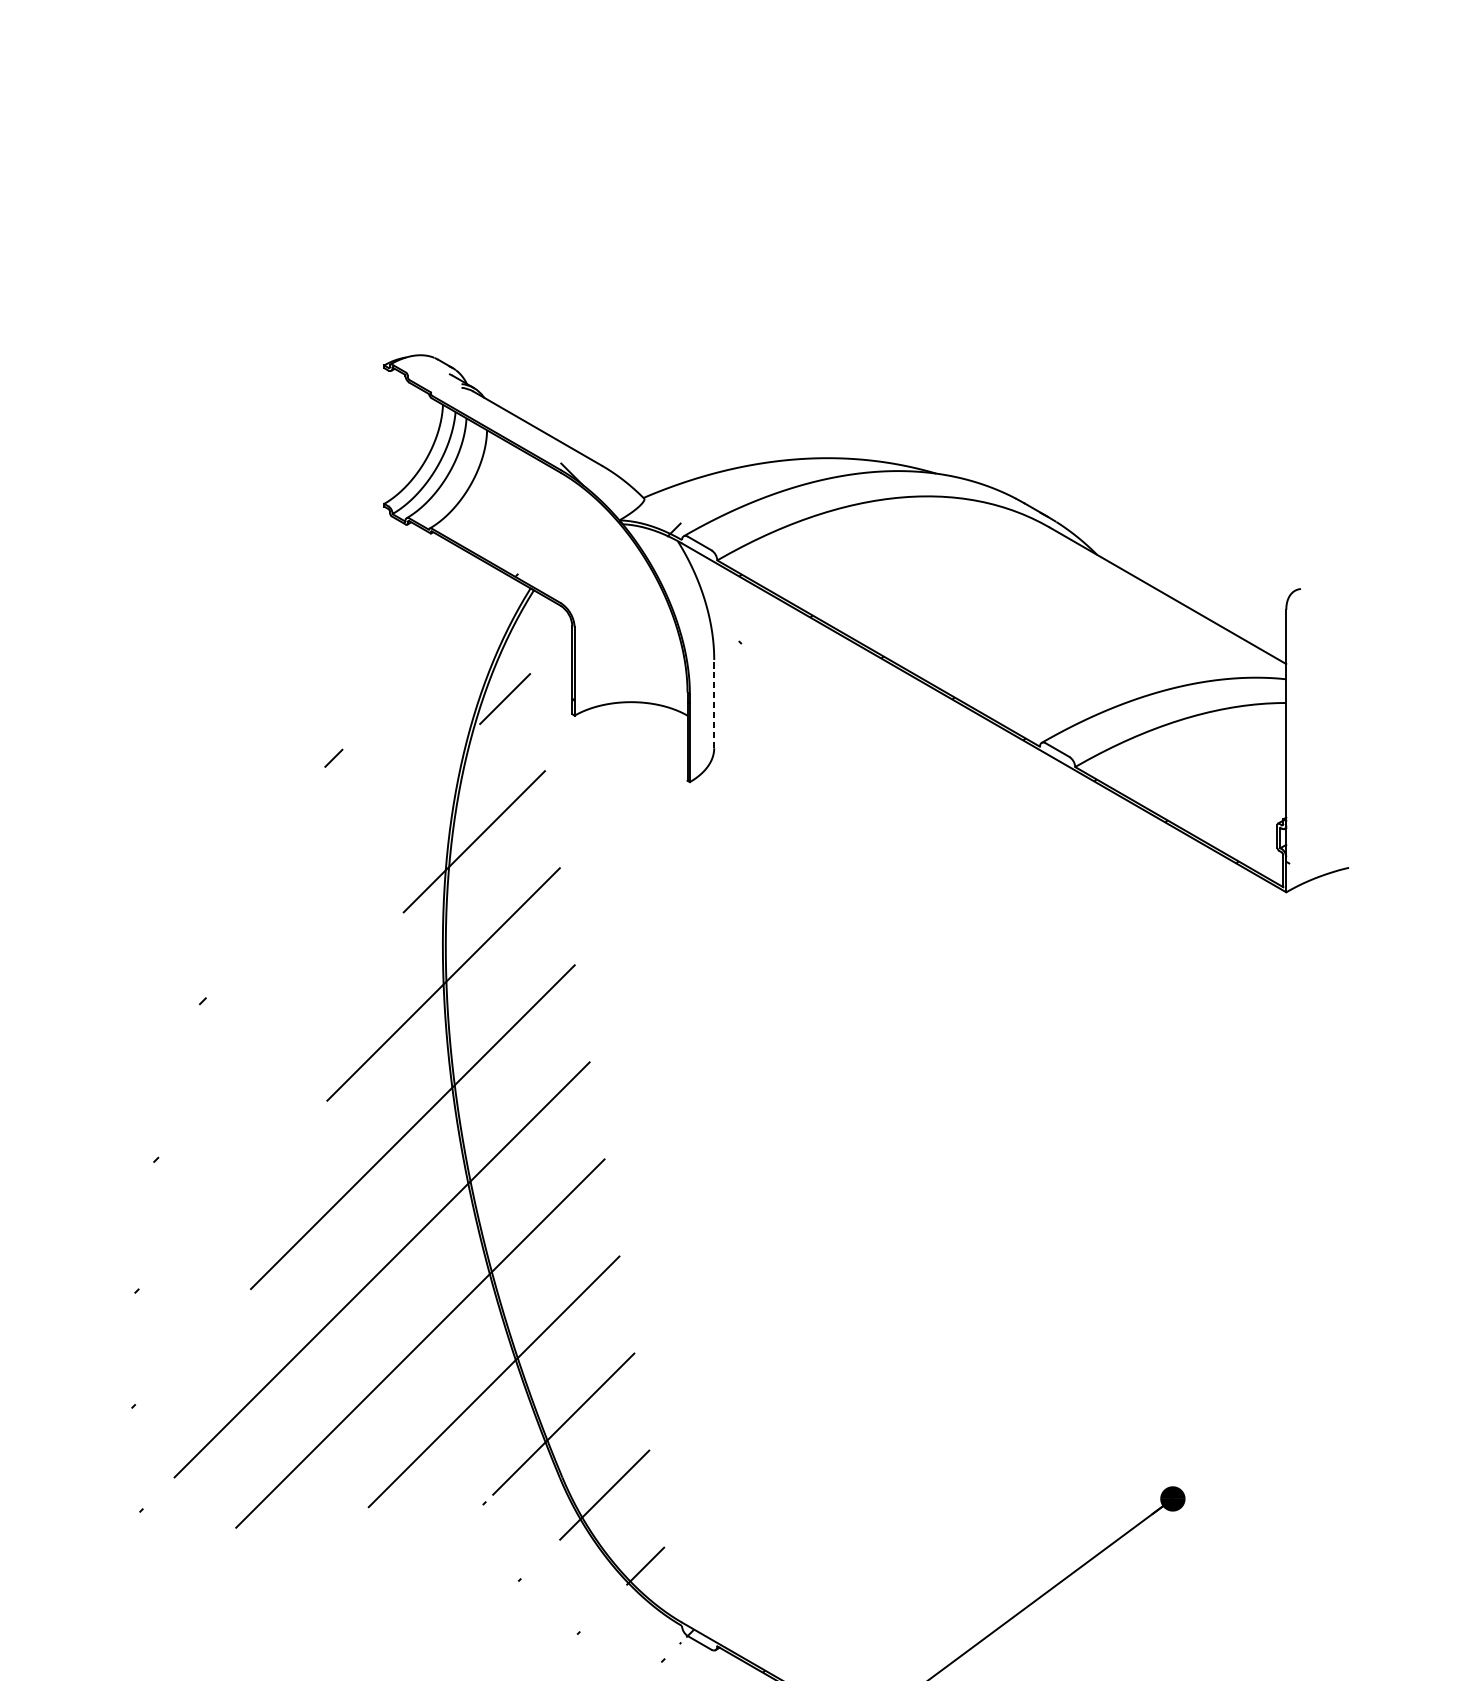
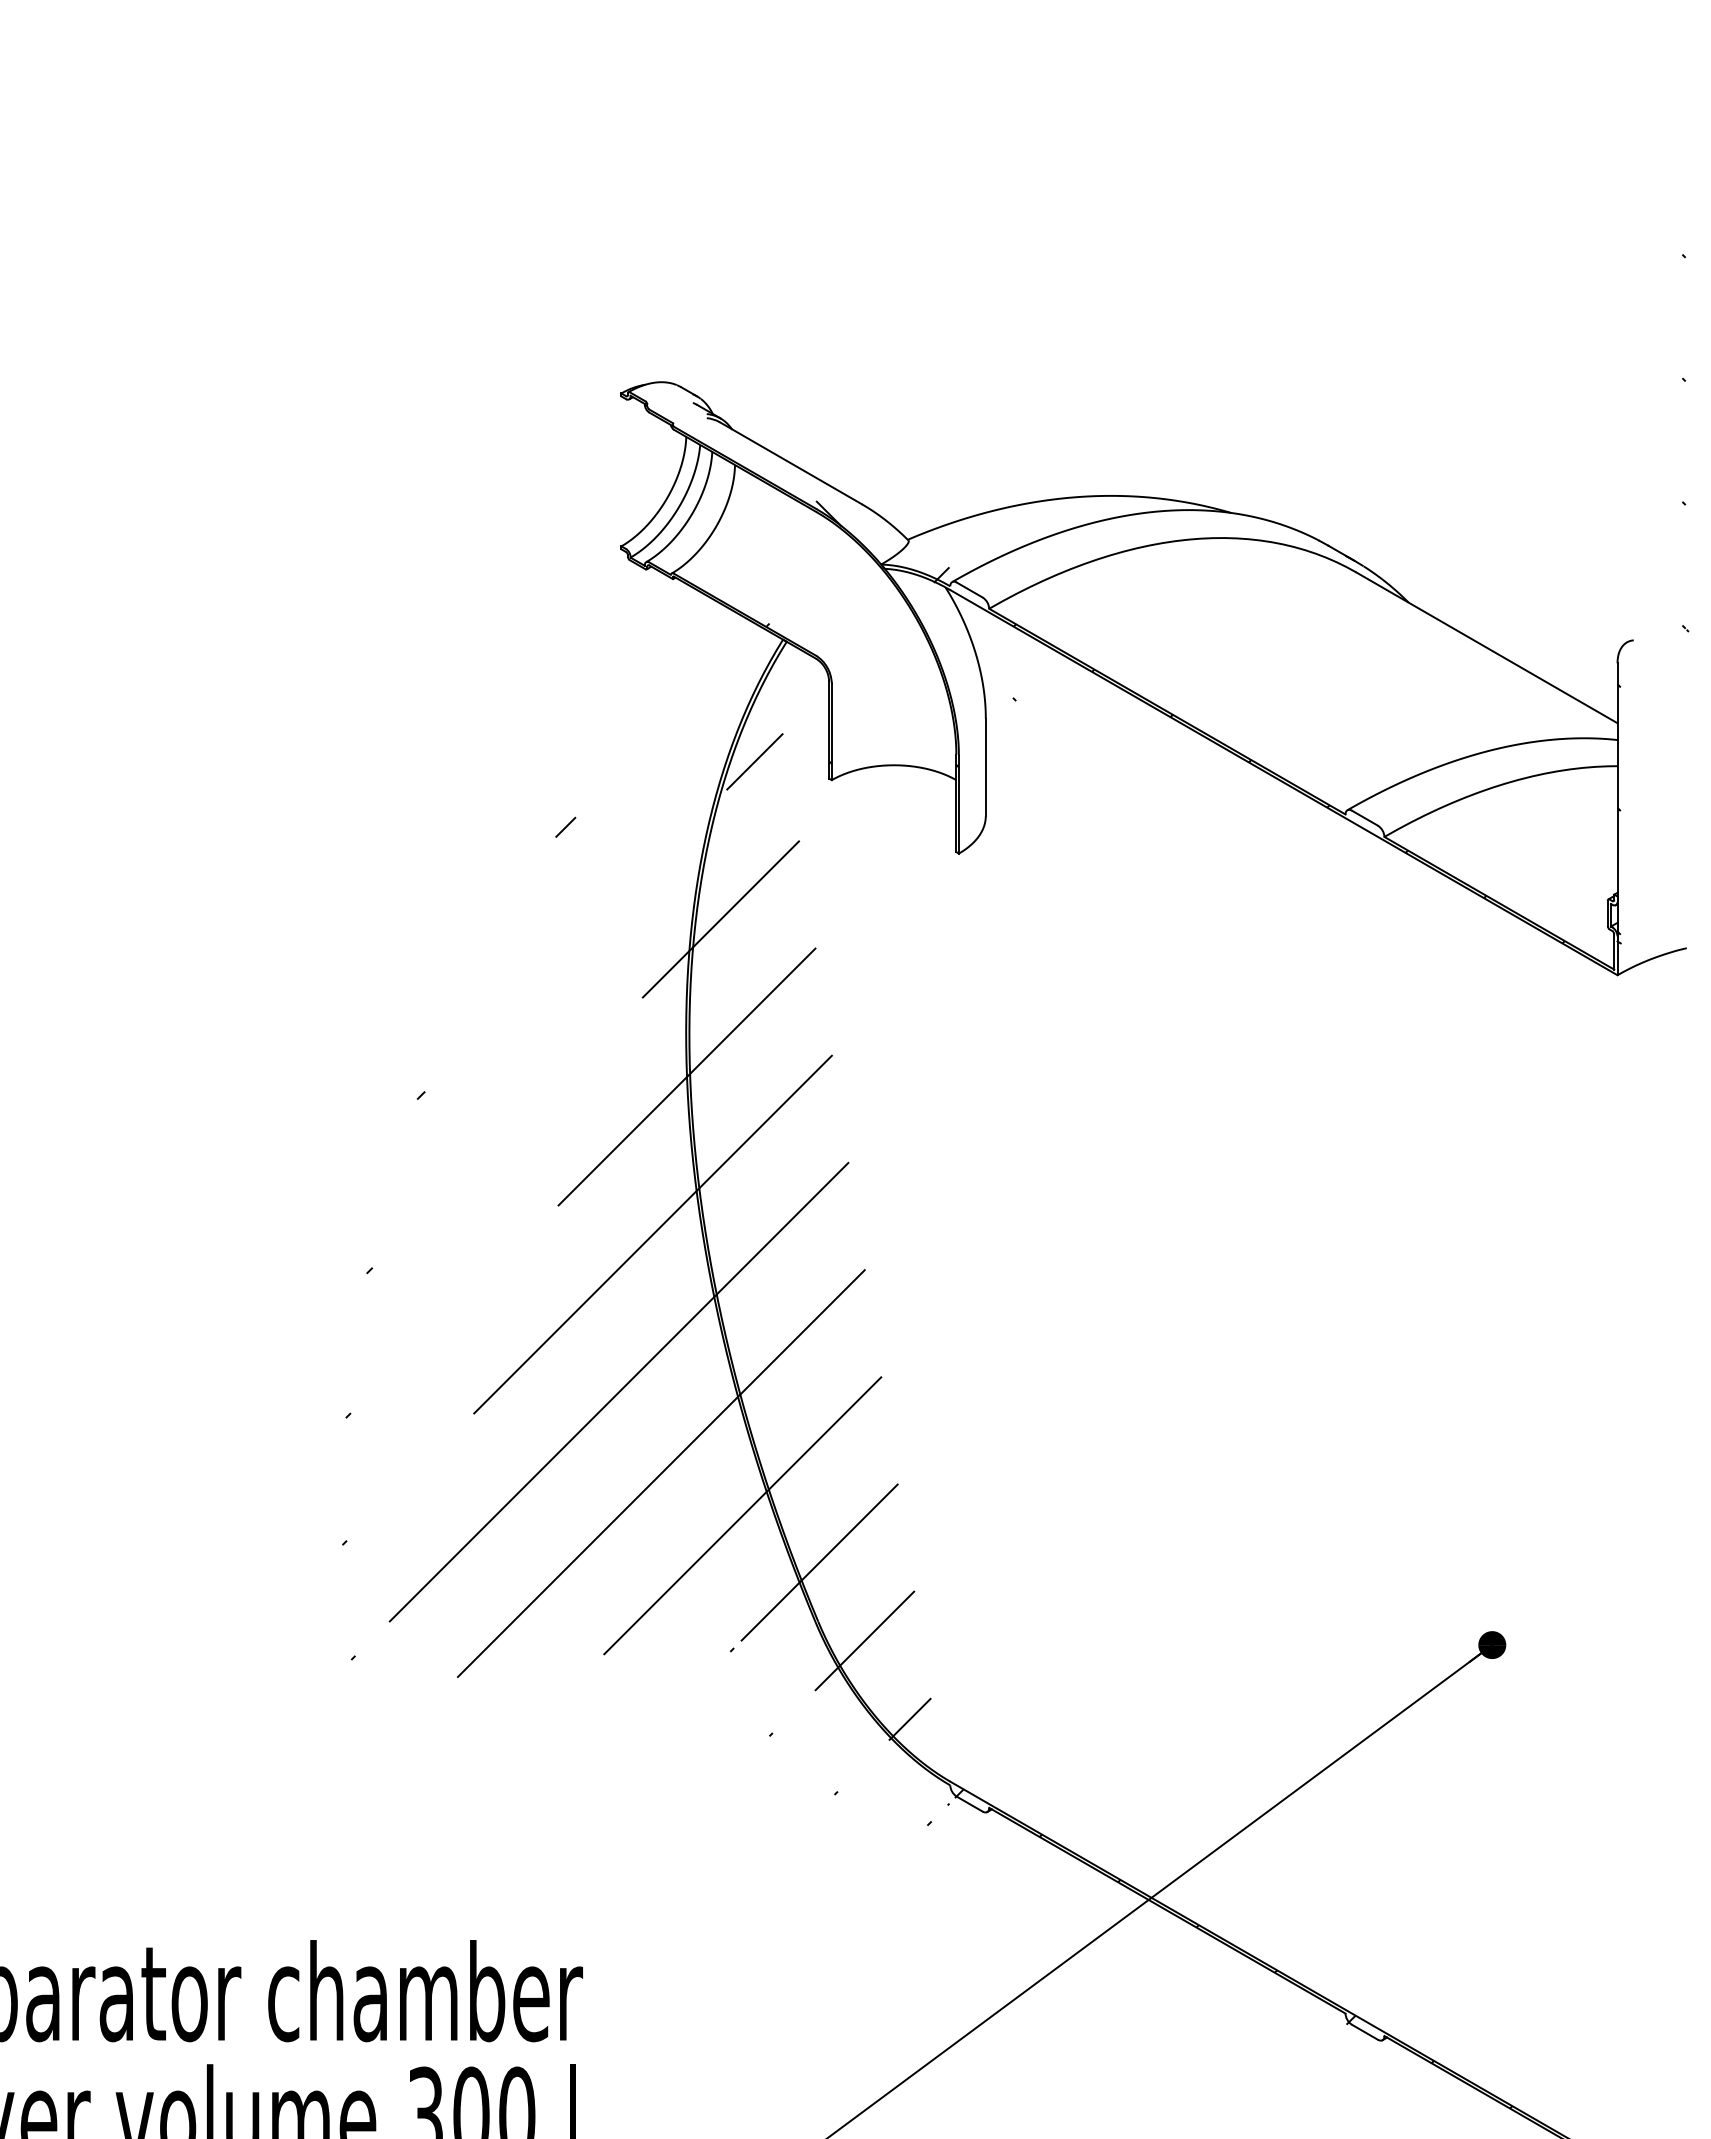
hatch: (1317, 547) -> (1652, 594), added
line: (713, 704) -> (985, 767), dashed -> solid

